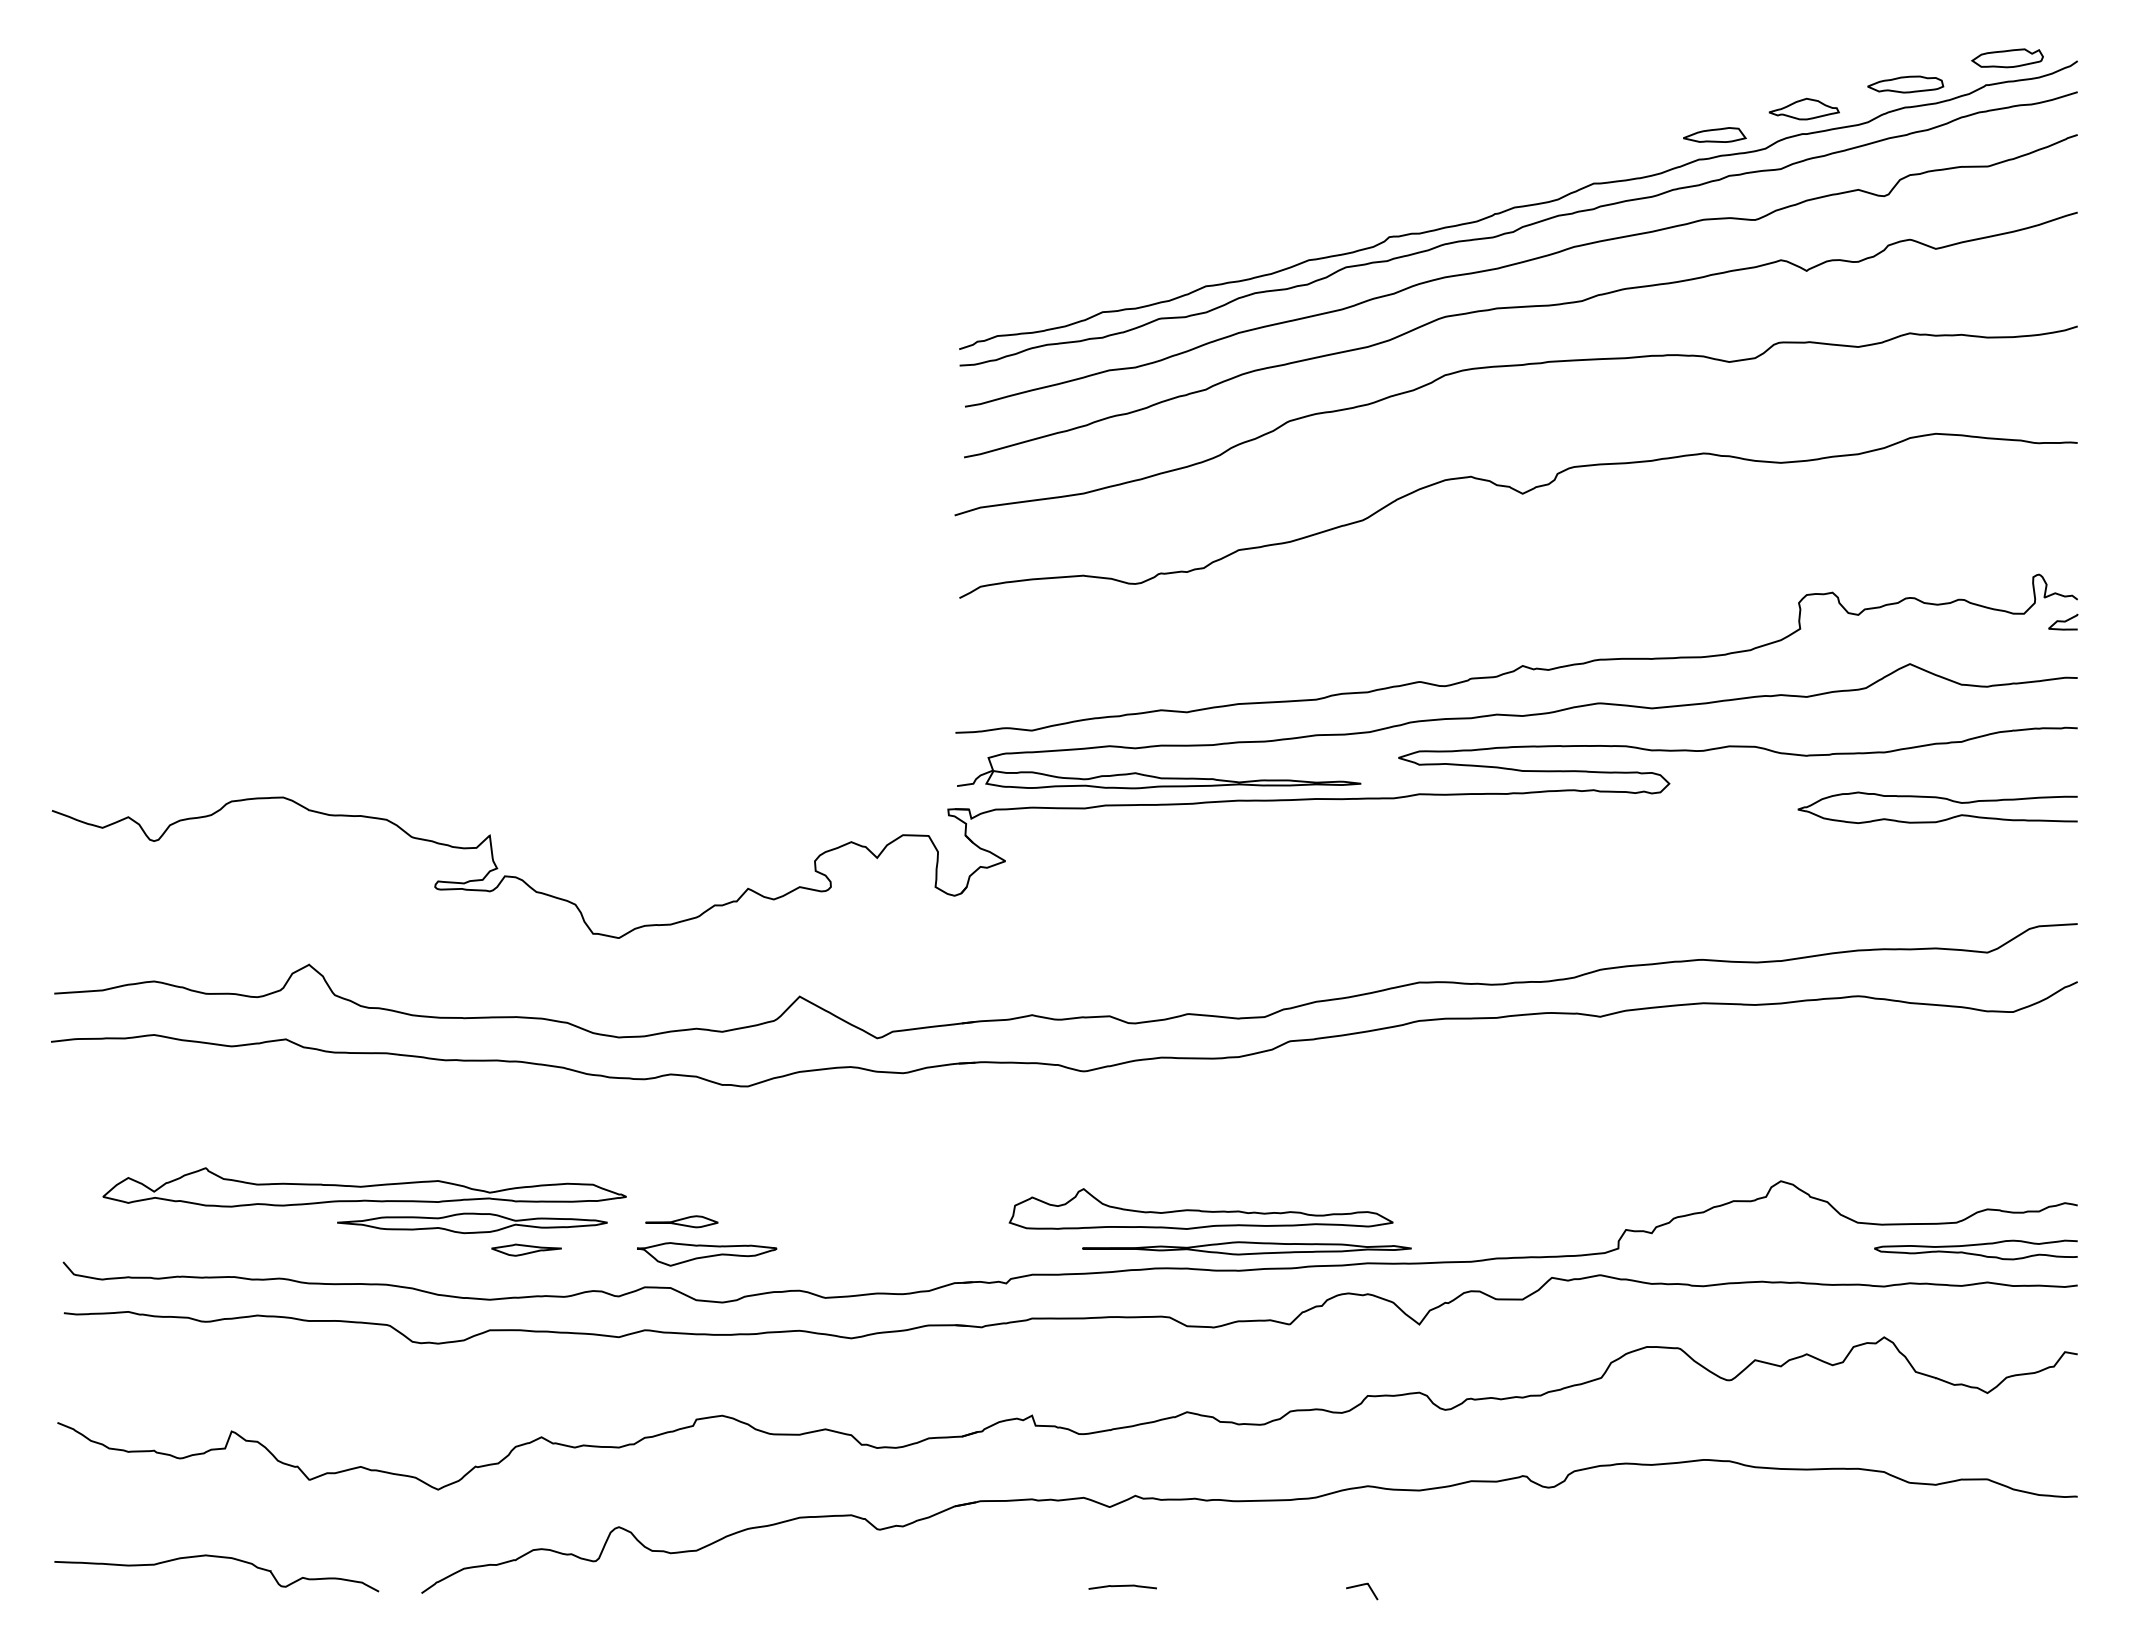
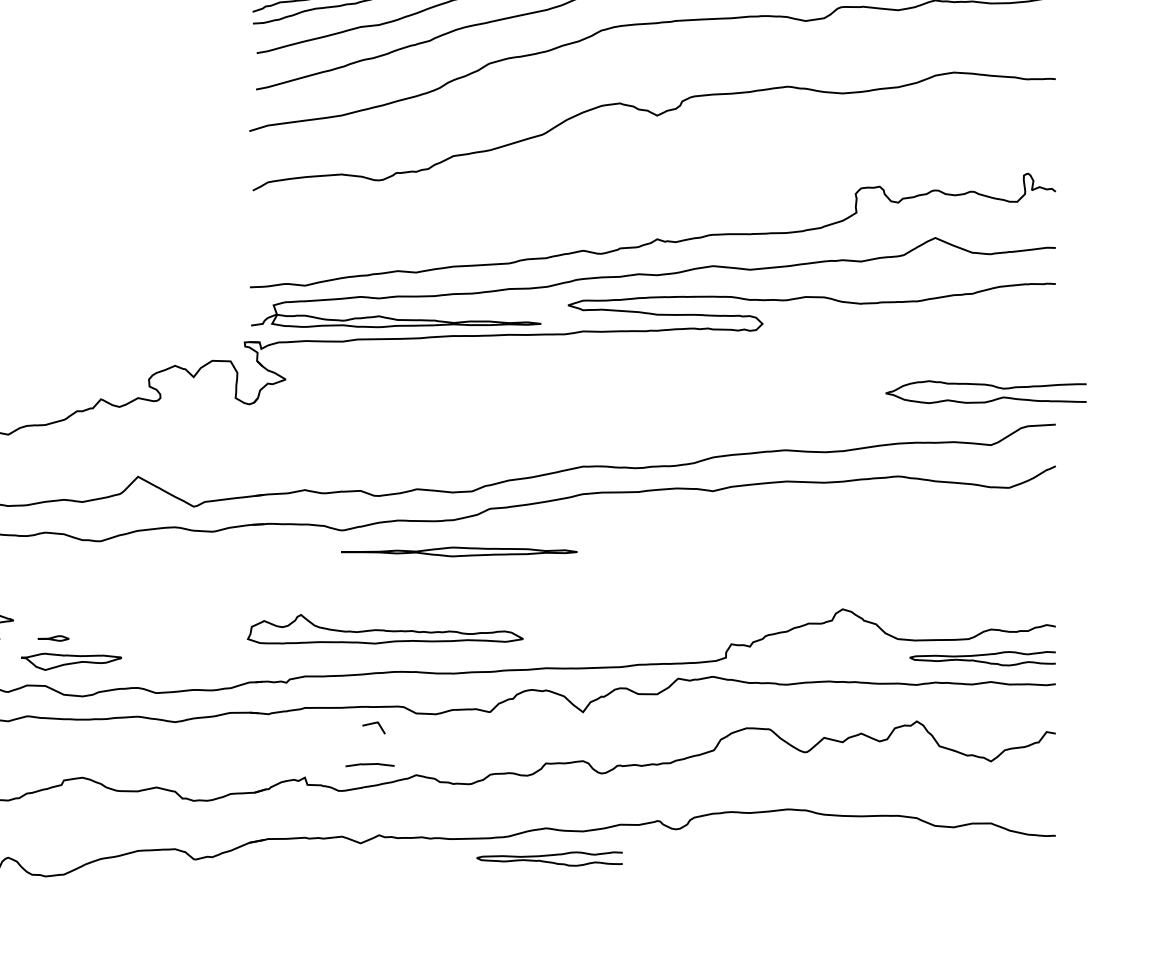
curve: (2063, 621) -> (1045, 207), removed
curve: (1937, 798) -> (985, 385), moved
part: (1200, 1208) -> (384, 628), moved
part: (681, 1221) -> (53, 638), size x0.6
part: (1246, 1248) -> (458, 552), moved
curve: (1372, 1524) -> (549, 855), added
curve: (1122, 1586) -> (369, 764), moved
curve: (1360, 1586) -> (372, 724), moved

